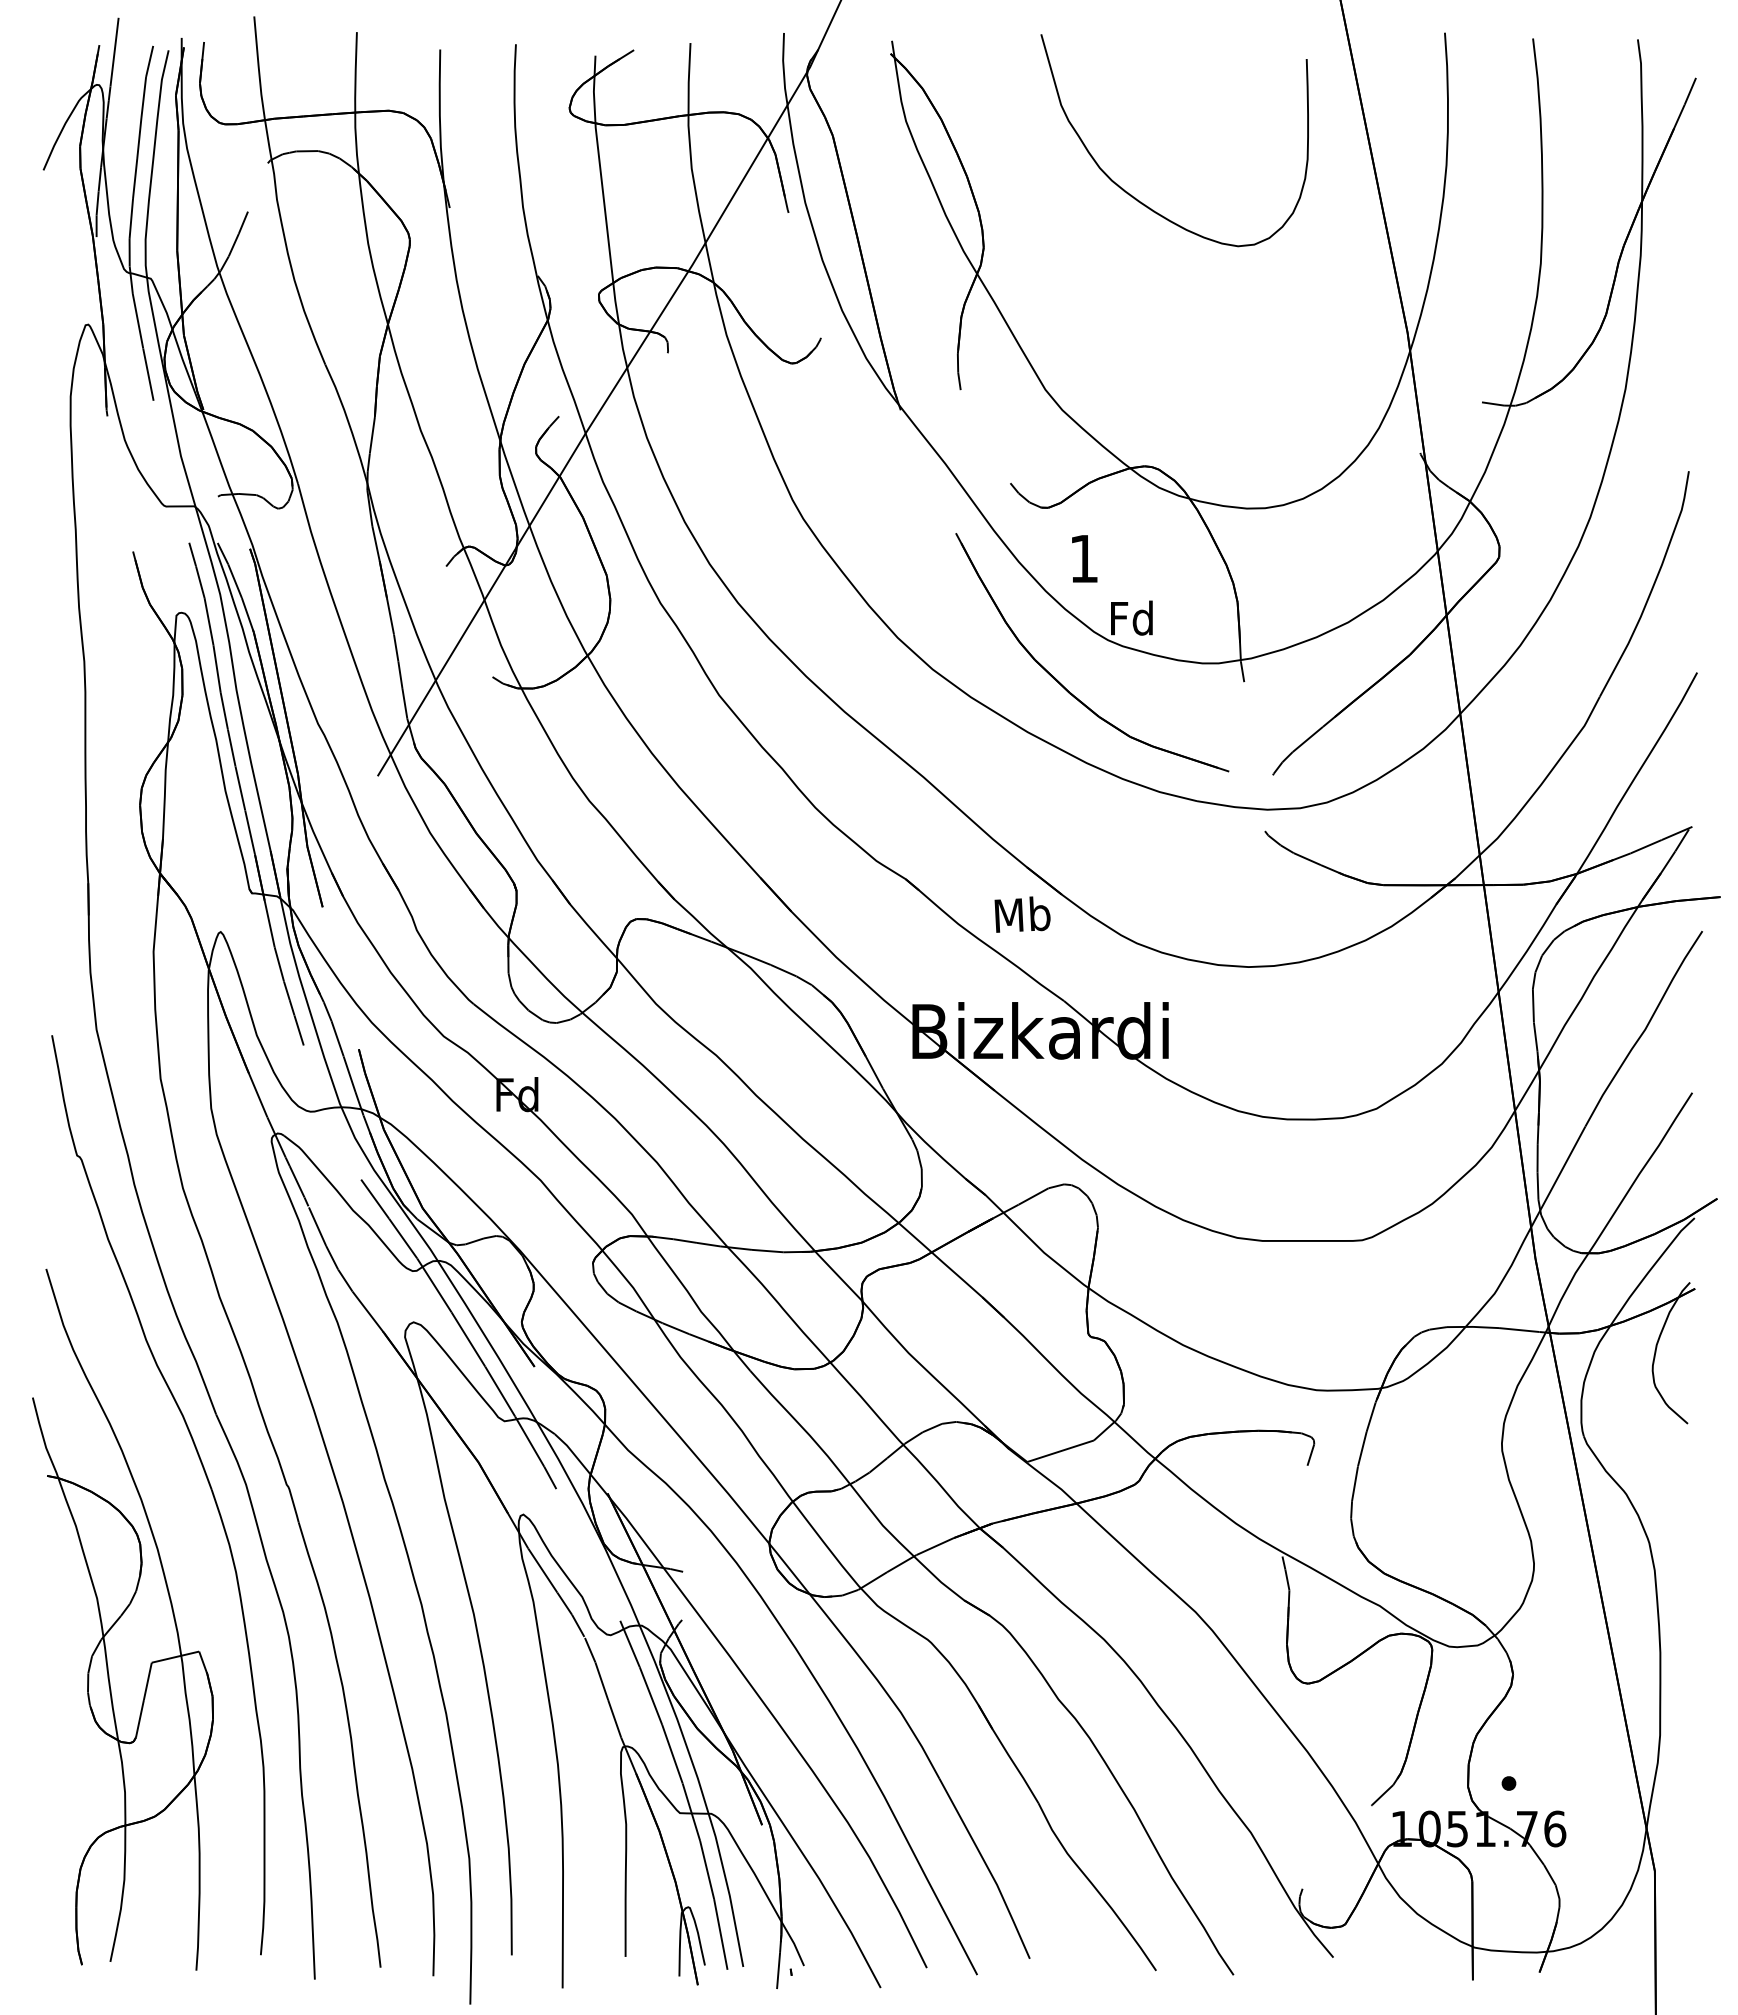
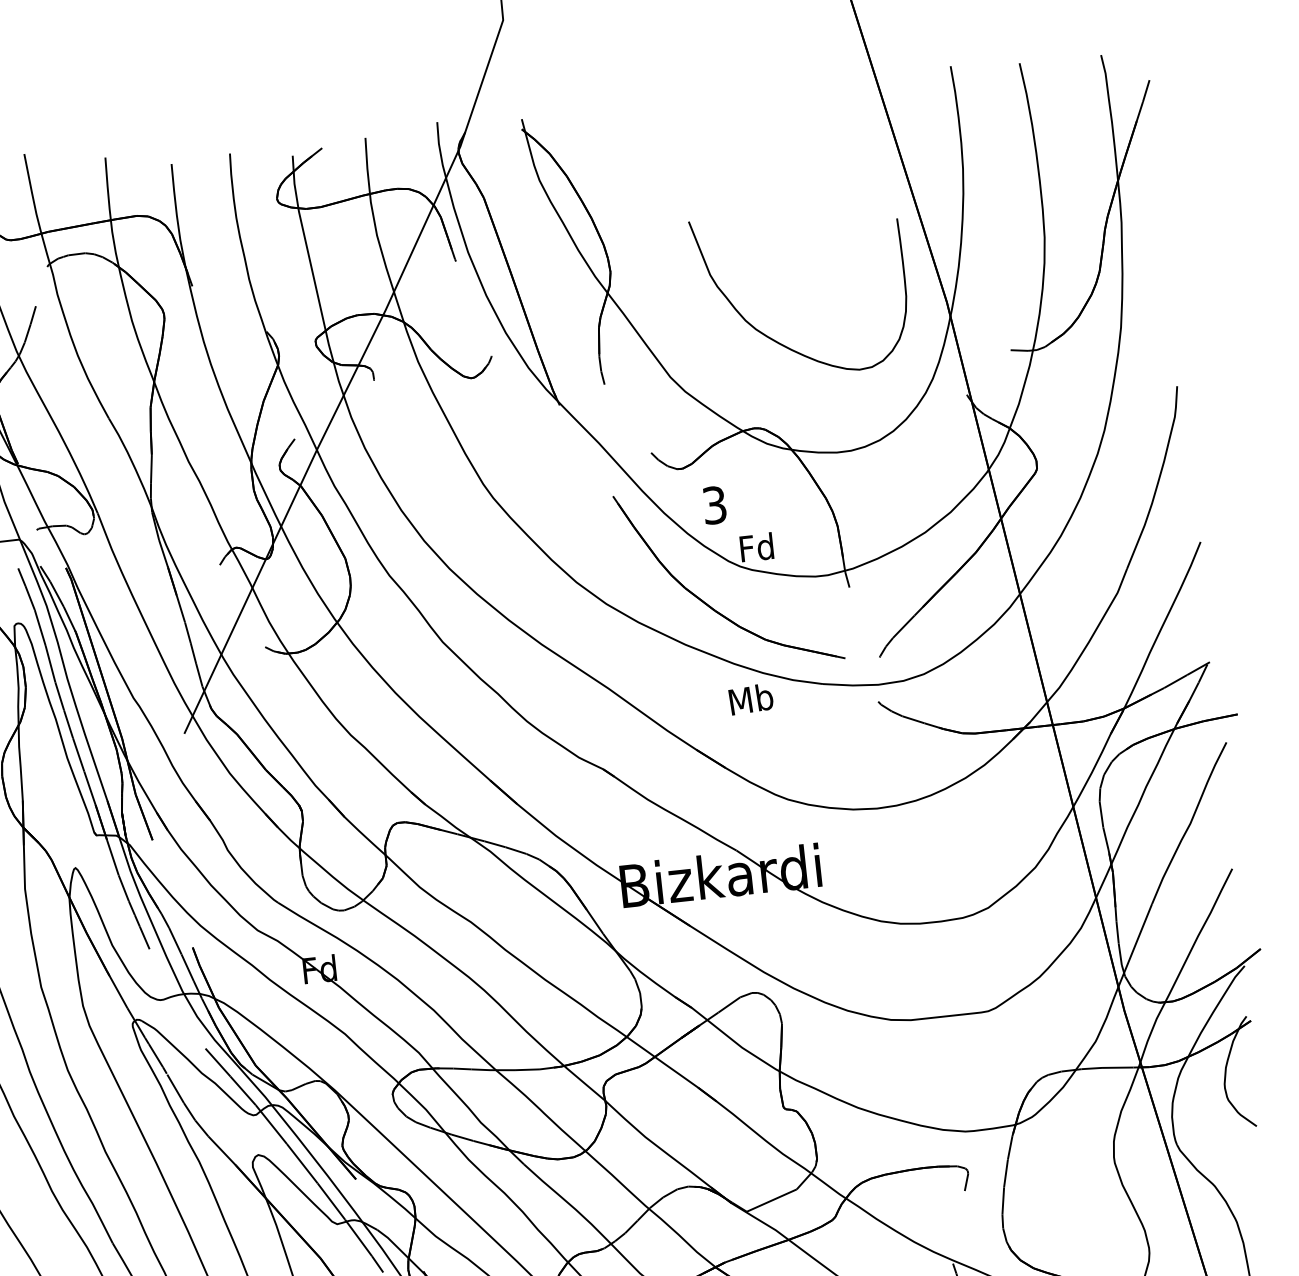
curve: (1131, 194) -> (772, 338), moved
text: (1084, 558) -> (715, 505), 1 -> 3
text: (1022, 914) -> (751, 699), moved

